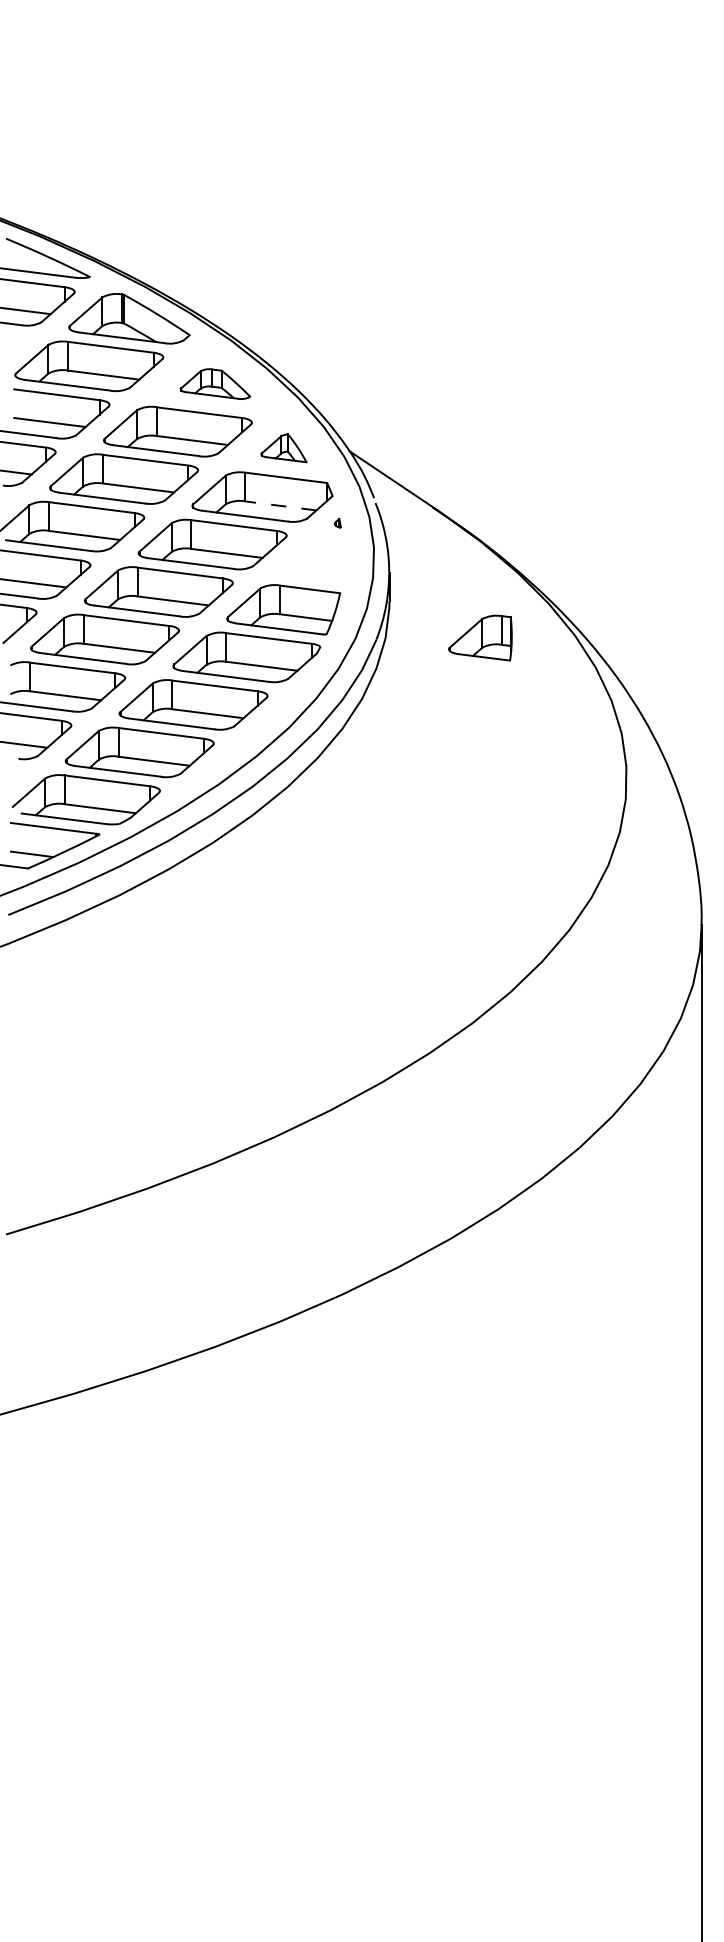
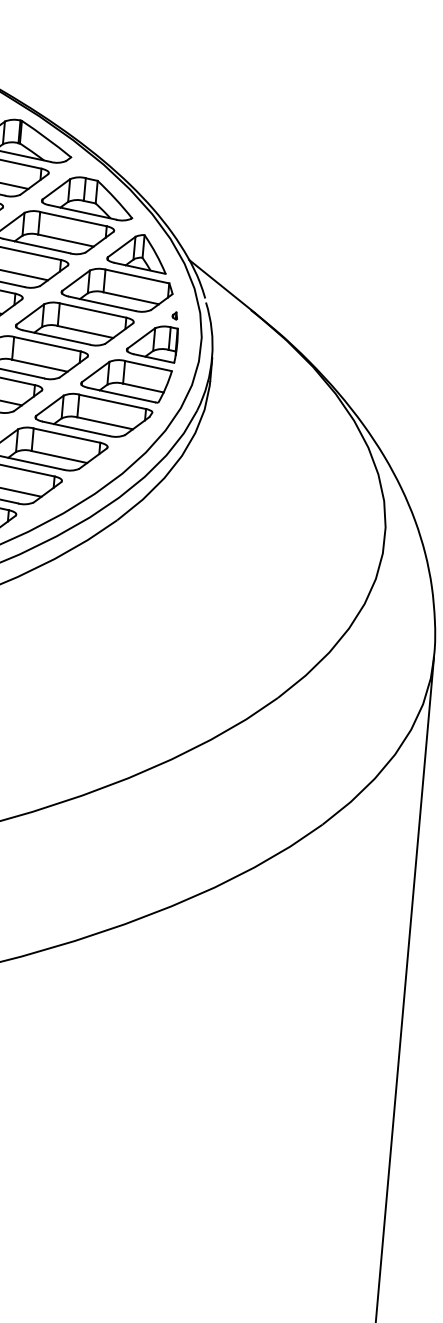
part: (215, 383) -> (88, 197), size x1.67
part: (283, 448) -> (137, 253), size x1.67
line: (280, 505) -> (130, 297), dashed -> solid
part: (480, 637) -> (152, 342), moved

